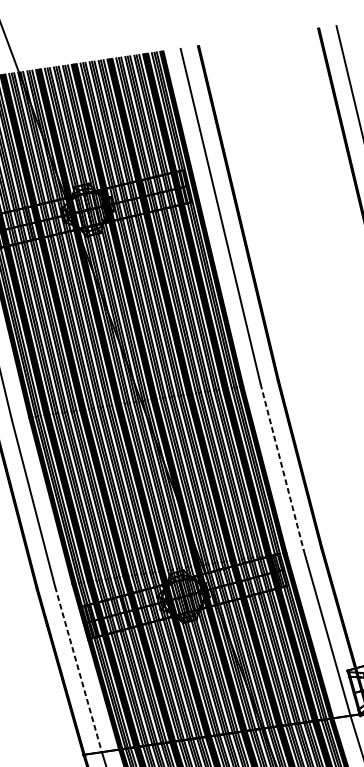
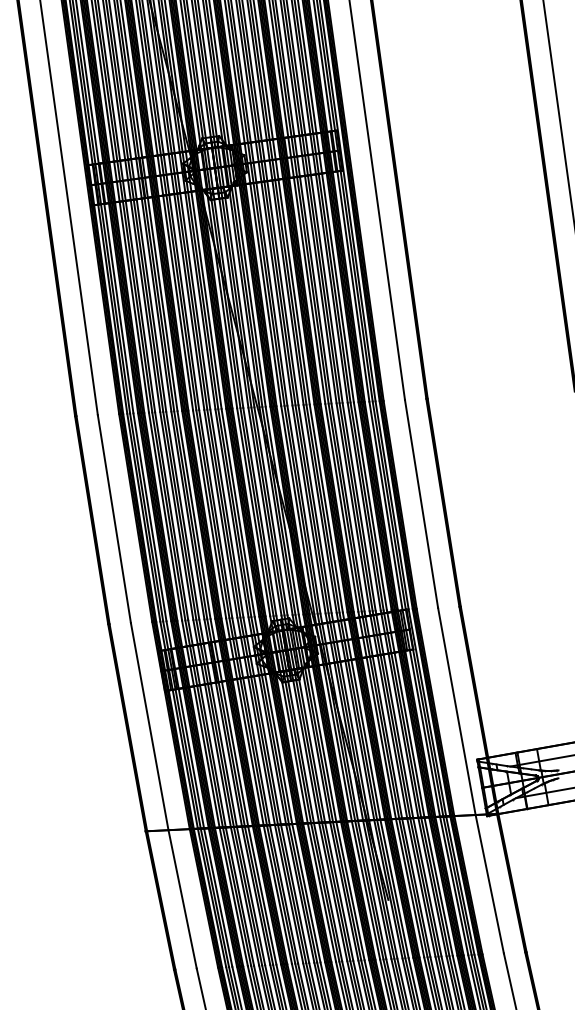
line: (282, 467) -> (421, 504), dashed -> solid
line: (78, 670) -> (149, 727), dashed -> solid

